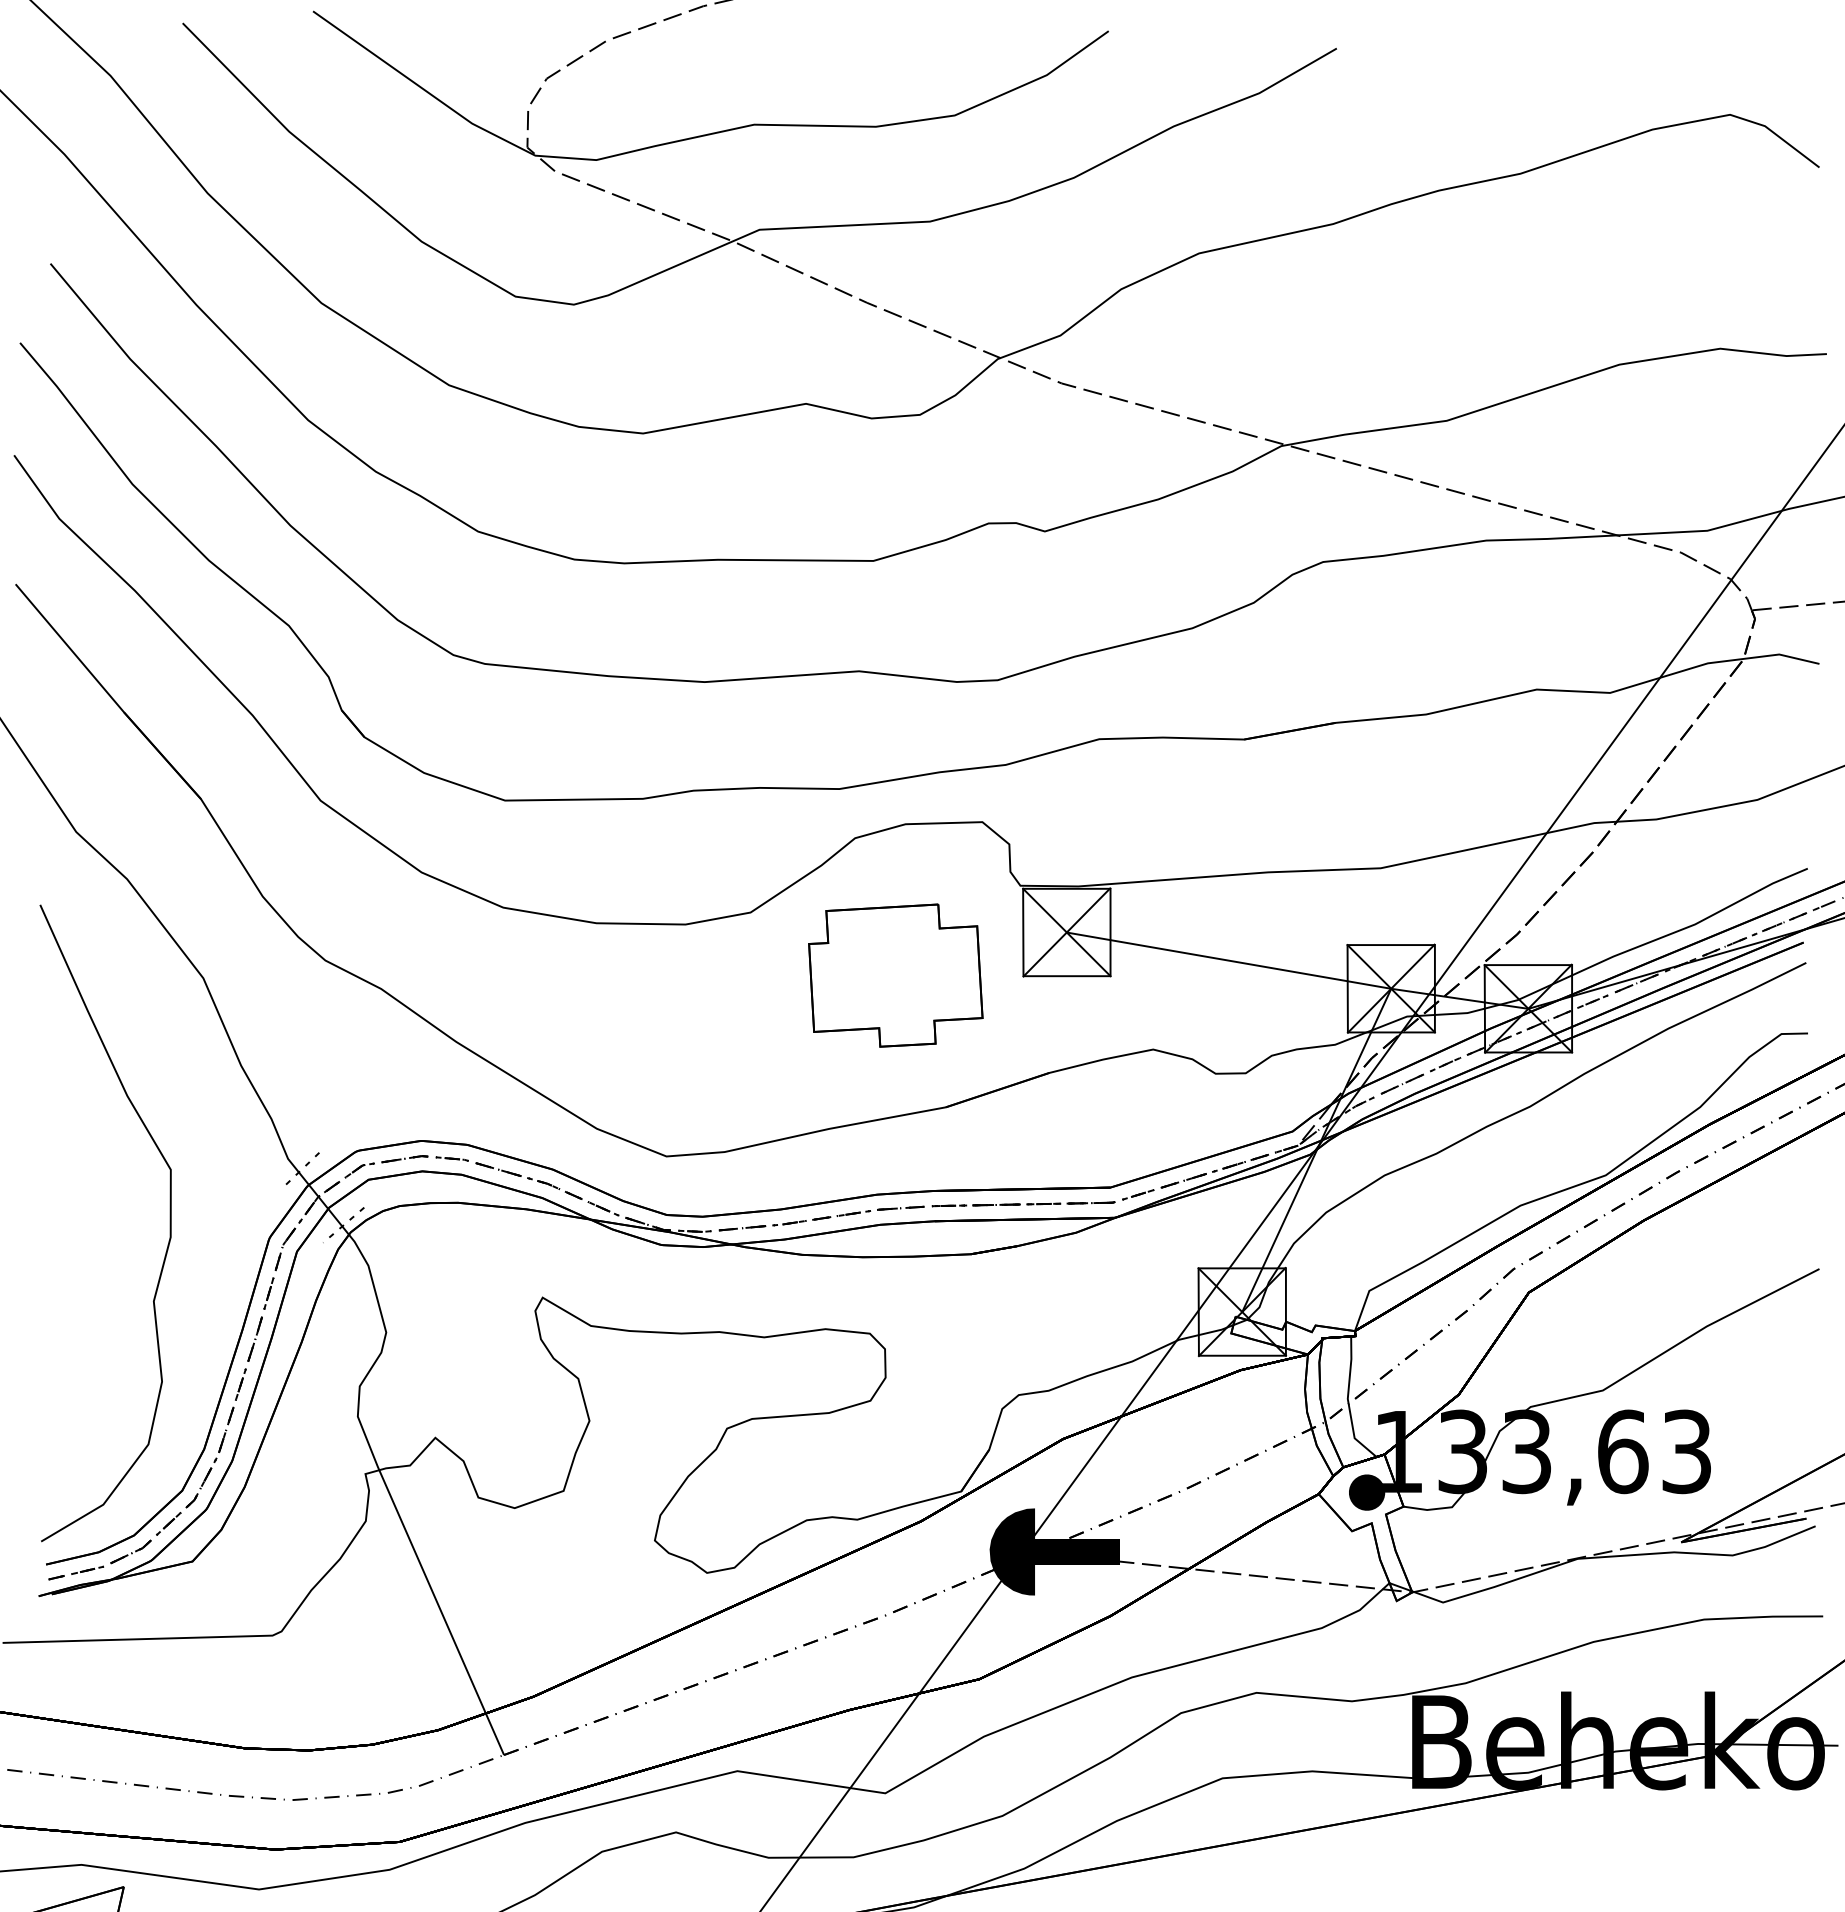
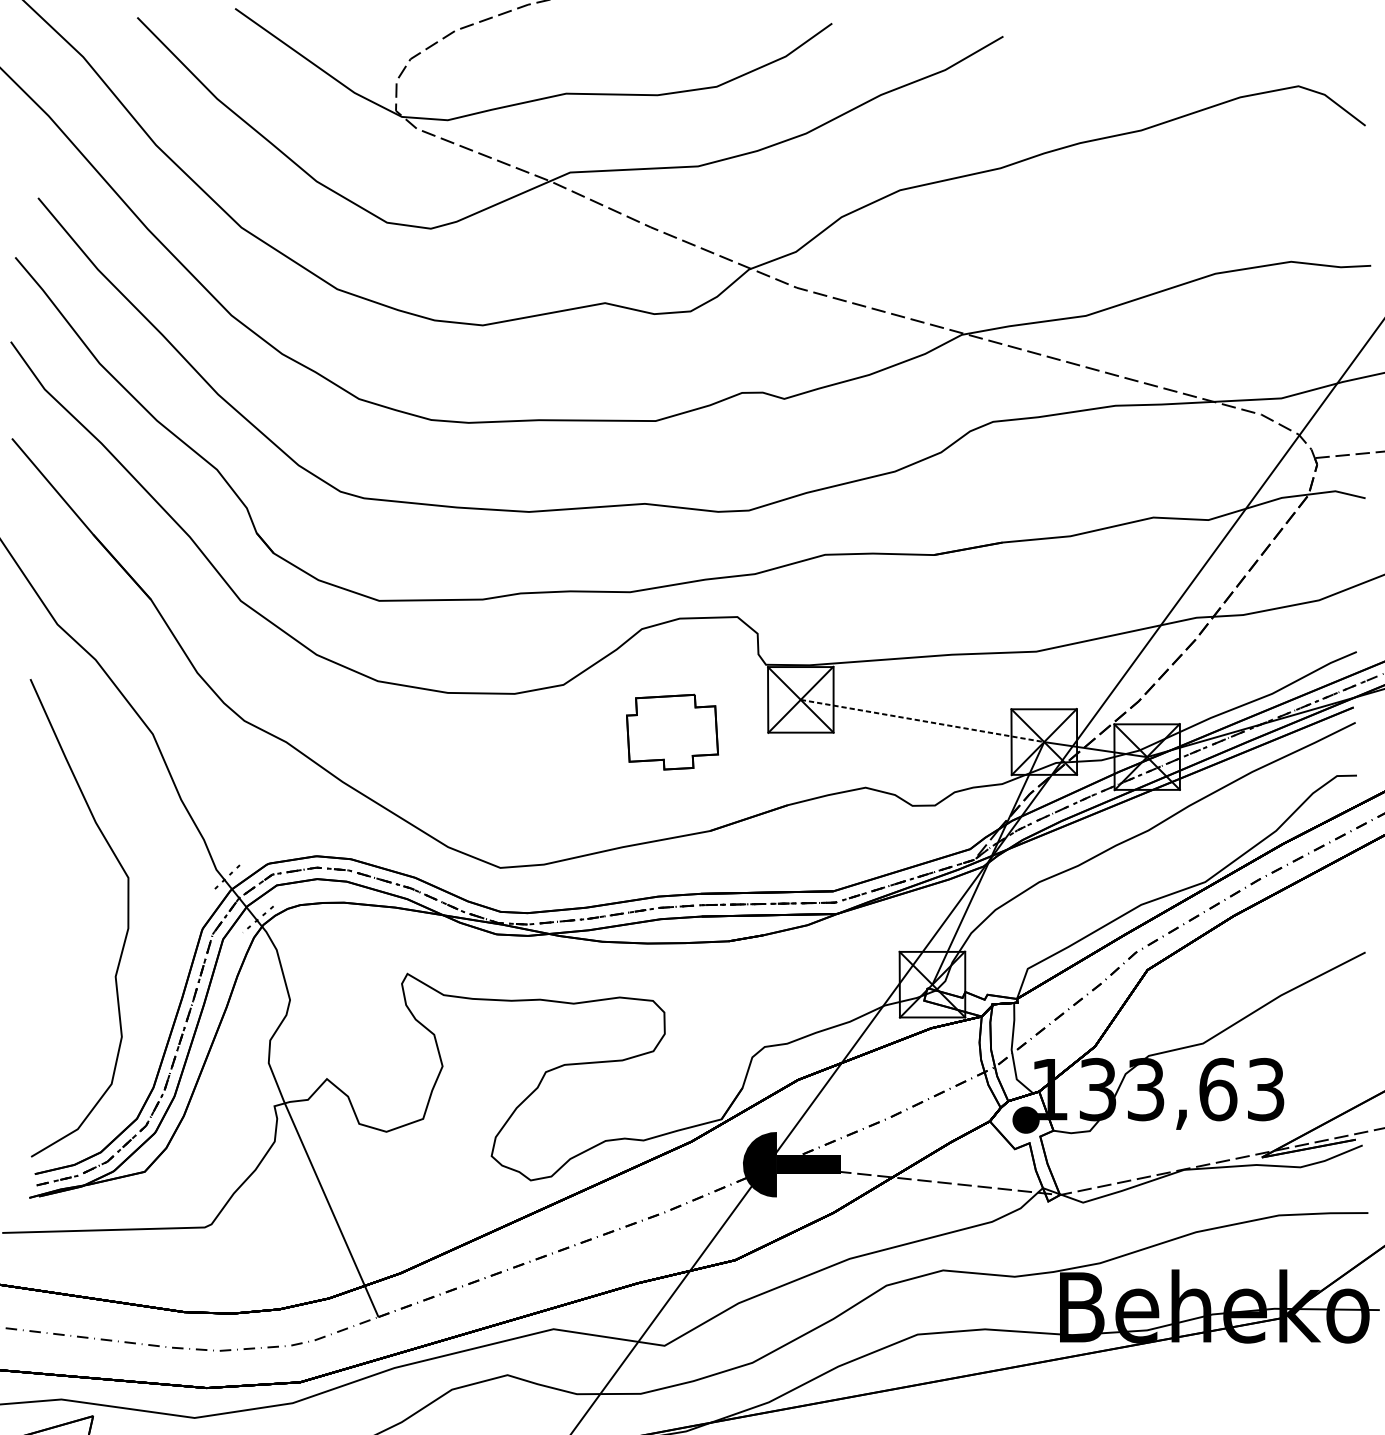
line: (1229, 960) -> (922, 720), solid -> dashed
part: (895, 975) -> (672, 732), size x0.7

